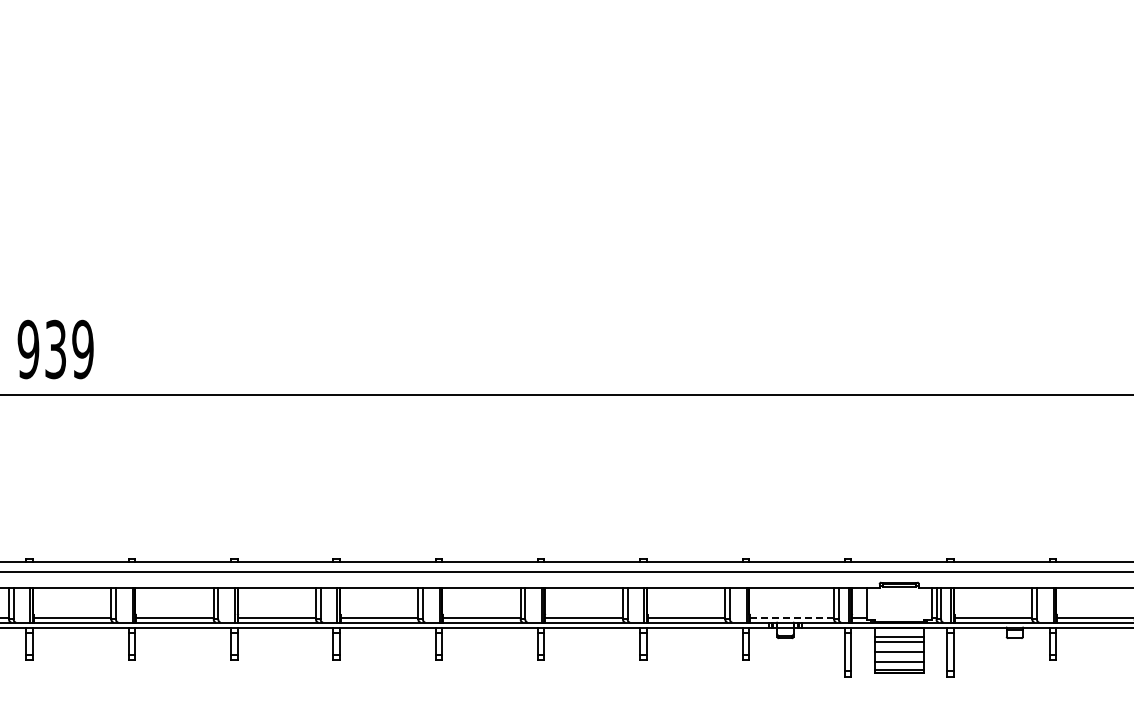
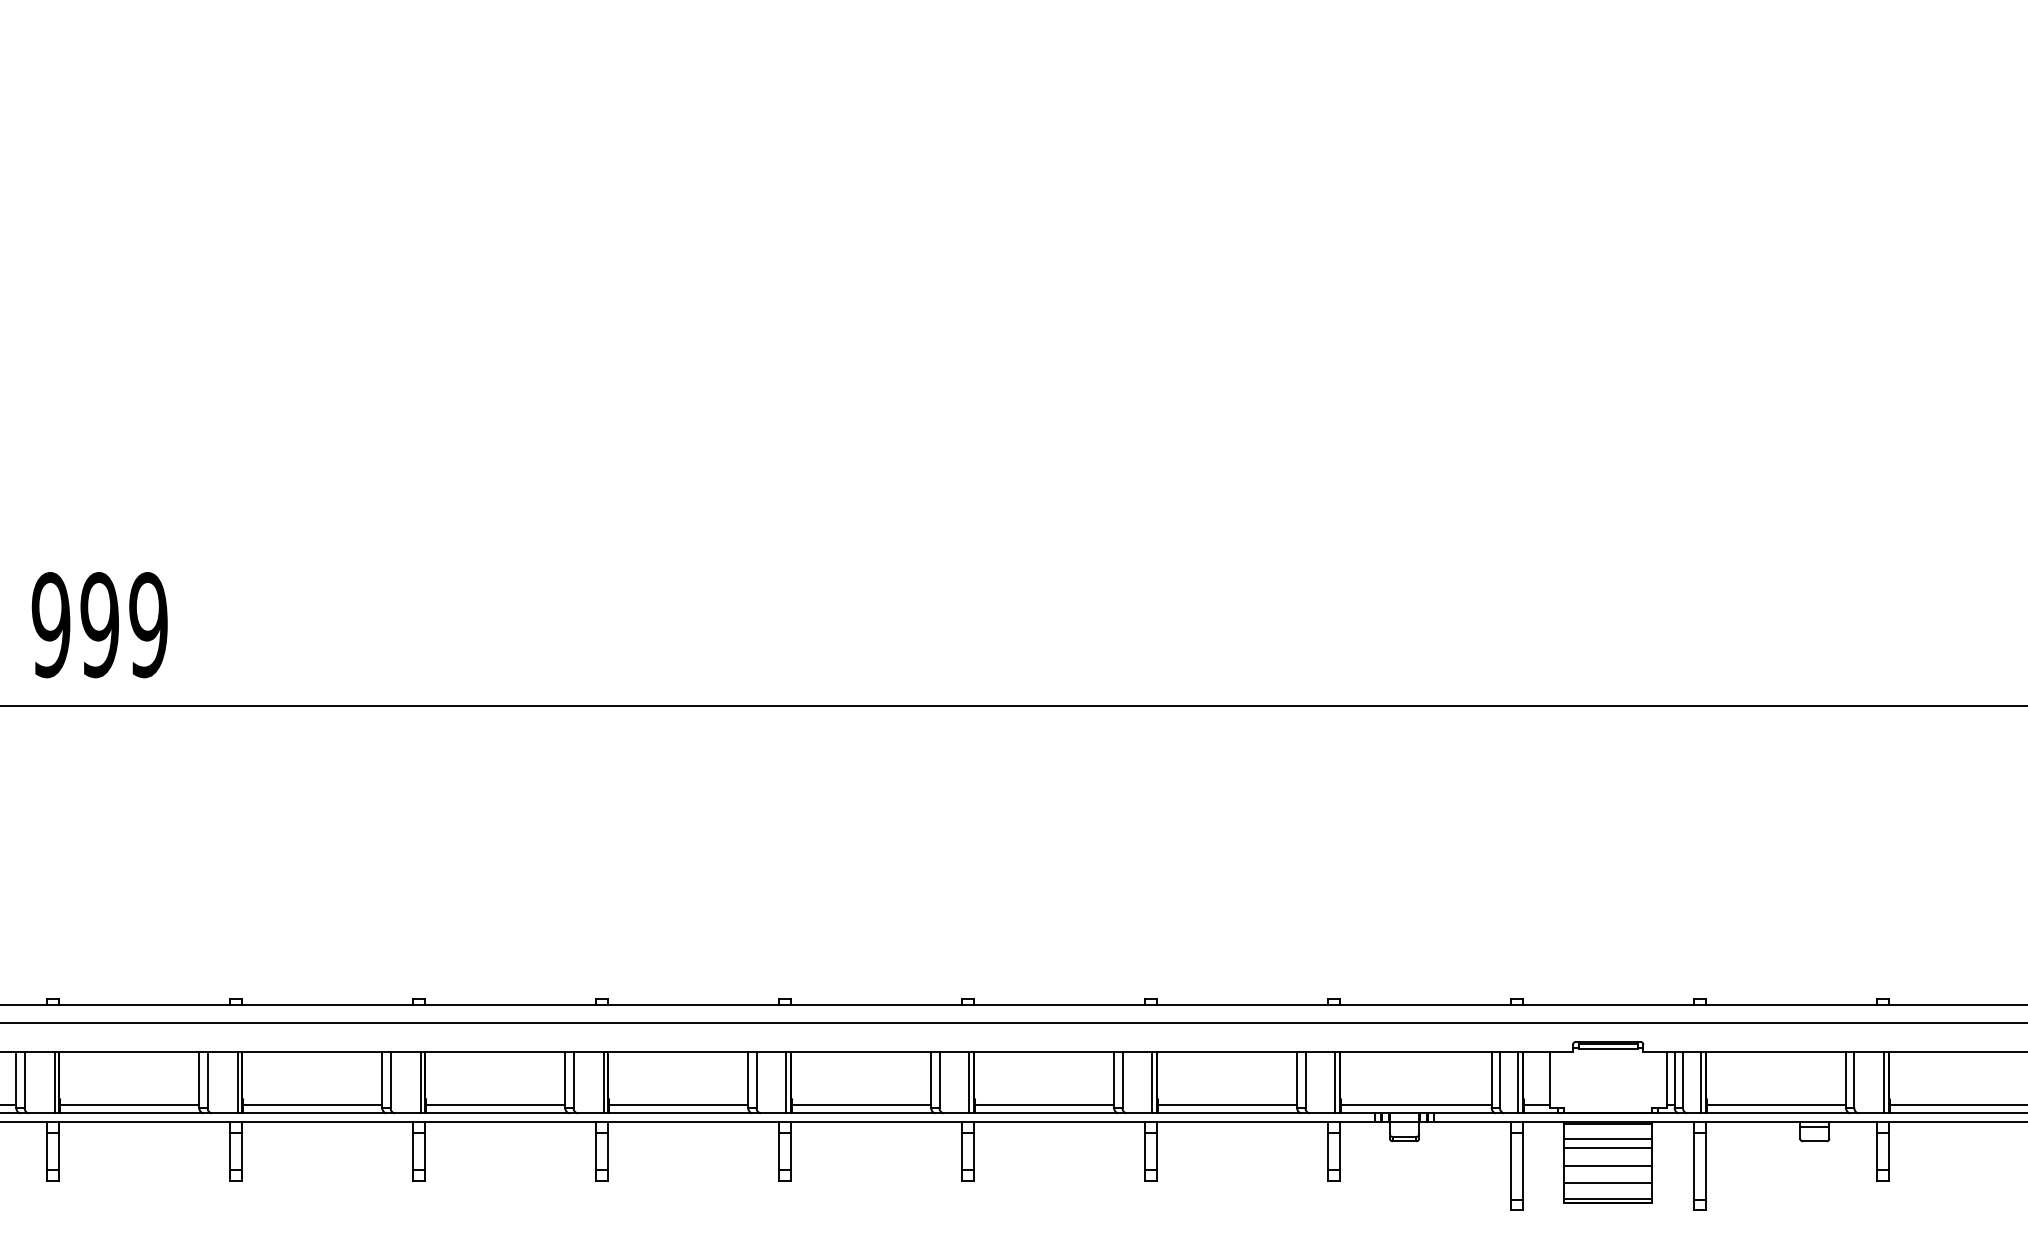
text: (55, 349) -> (99, 625), 939 -> 999
line: (791, 617) -> (1415, 1104), dashed -> solid

